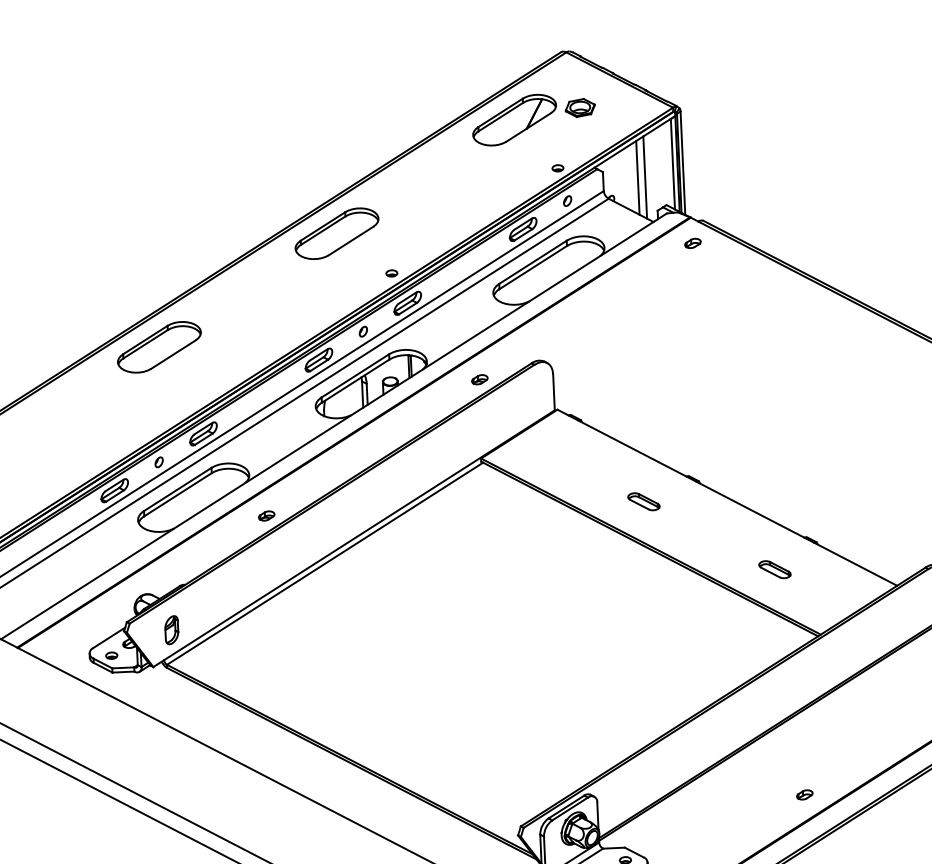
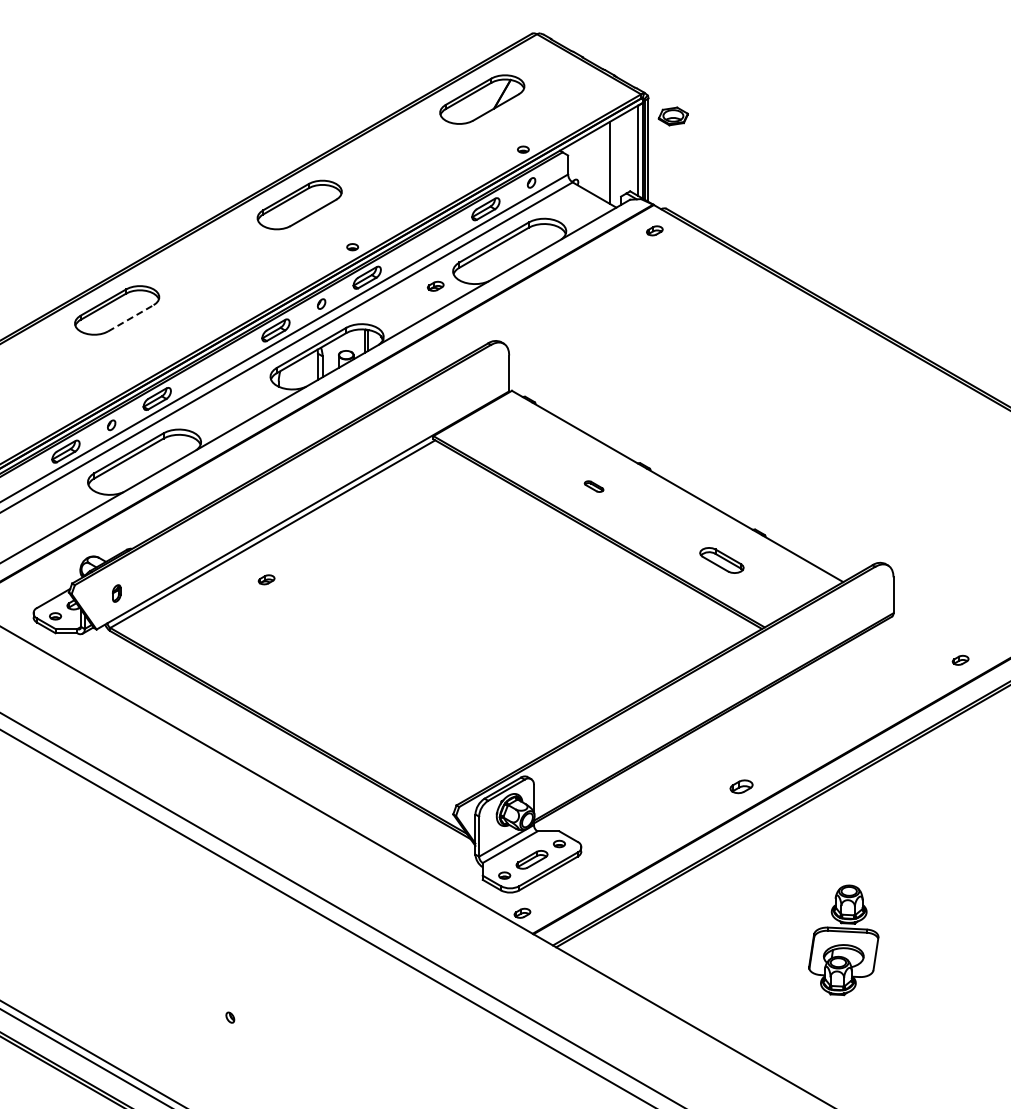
part: (579, 108) -> (672, 116), moved
line: (637, 177) -> (602, 162), removed
line: (174, 354) -> (131, 318), solid -> dashed
part: (479, 378) -> (435, 285), moved
part: (643, 501) -> (593, 486), size x0.6
part: (266, 515) -> (266, 579), moved
part: (774, 569) -> (721, 560), size x1.4
part: (171, 630) -> (116, 593), size x0.6
part: (804, 794) -> (741, 786), size x1.4

